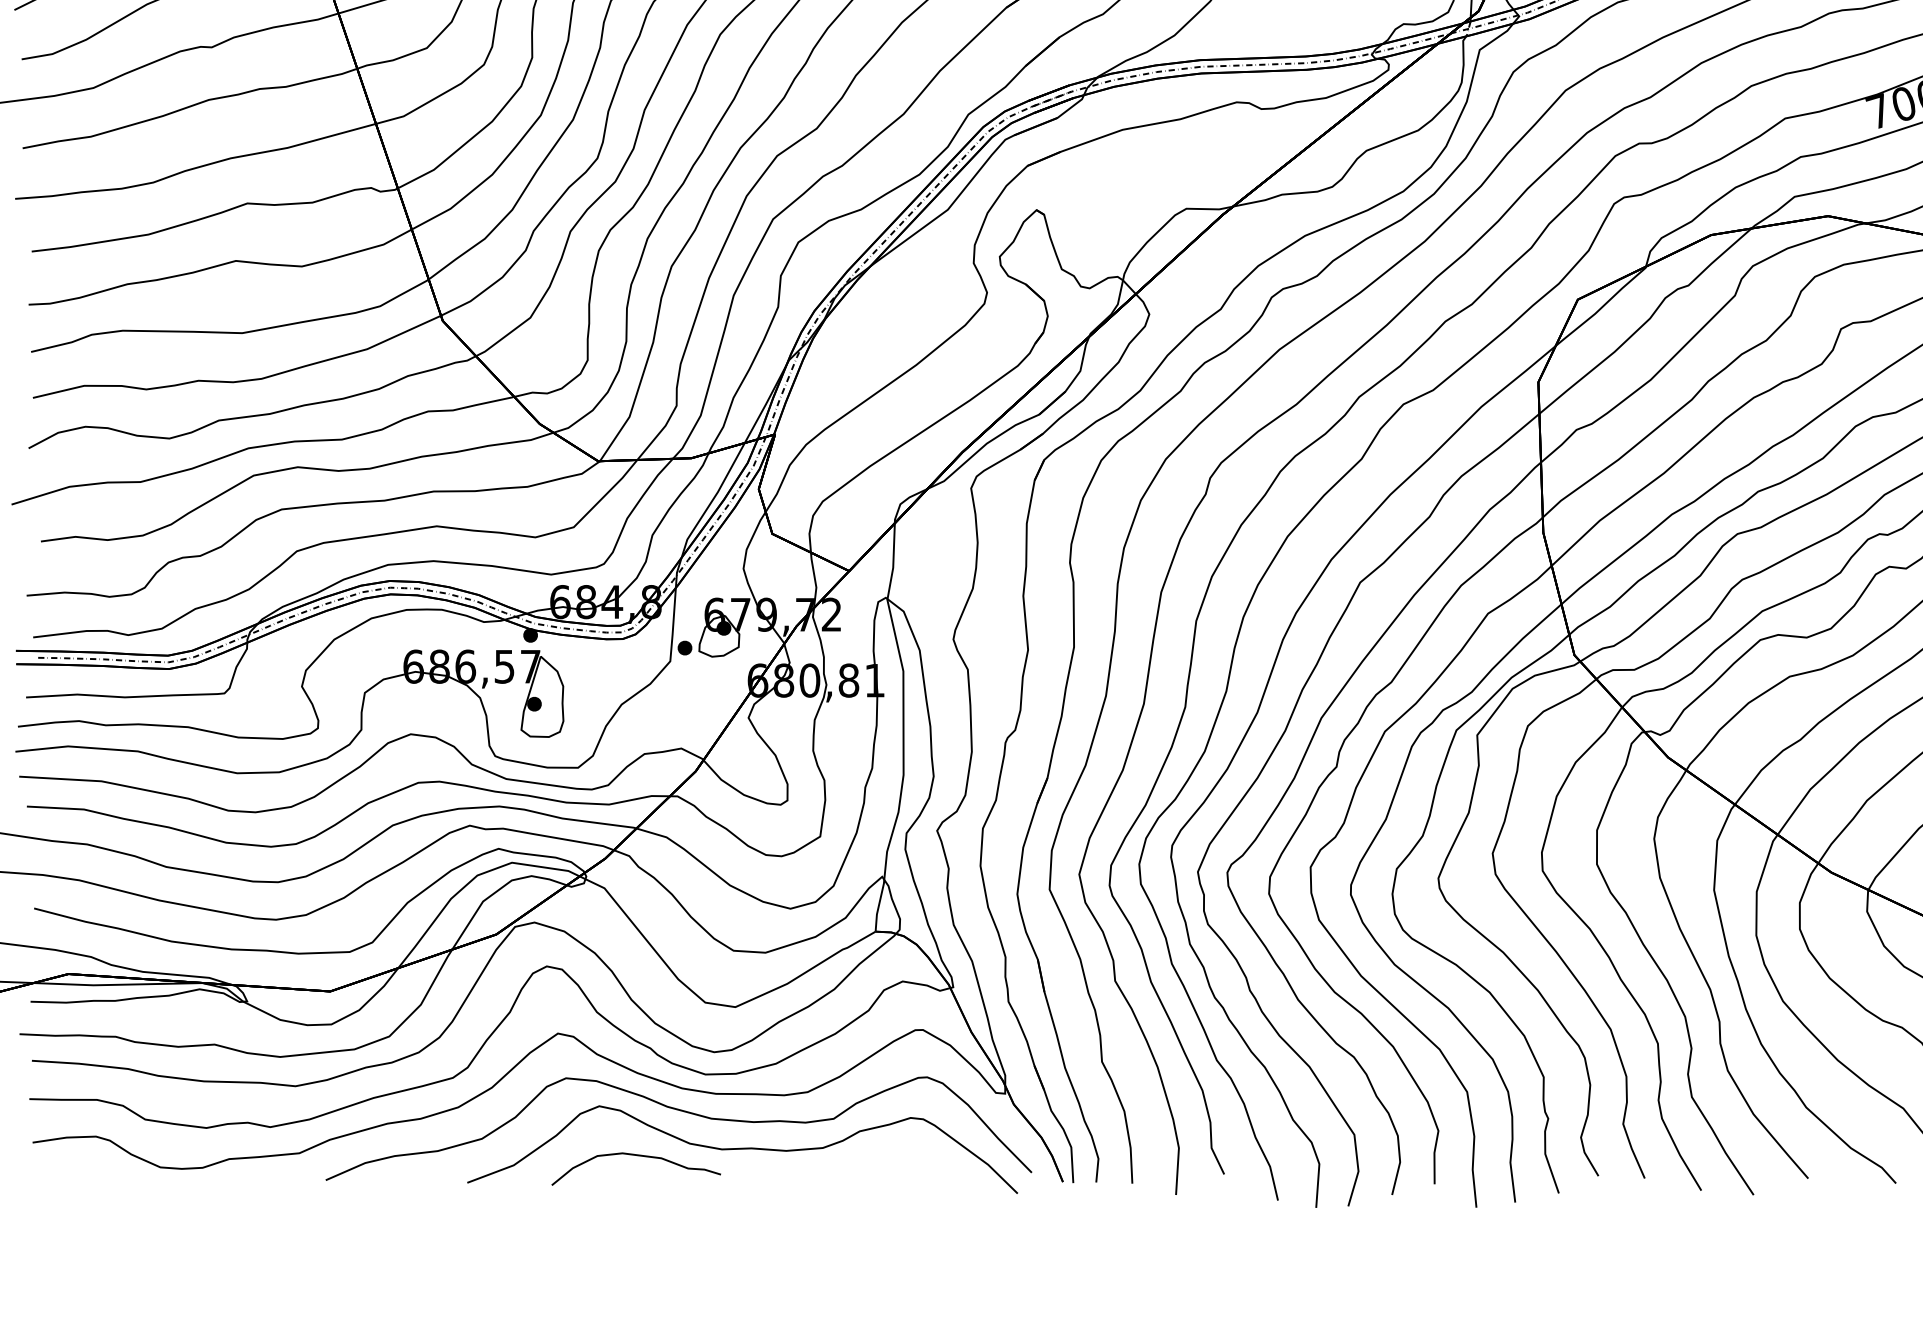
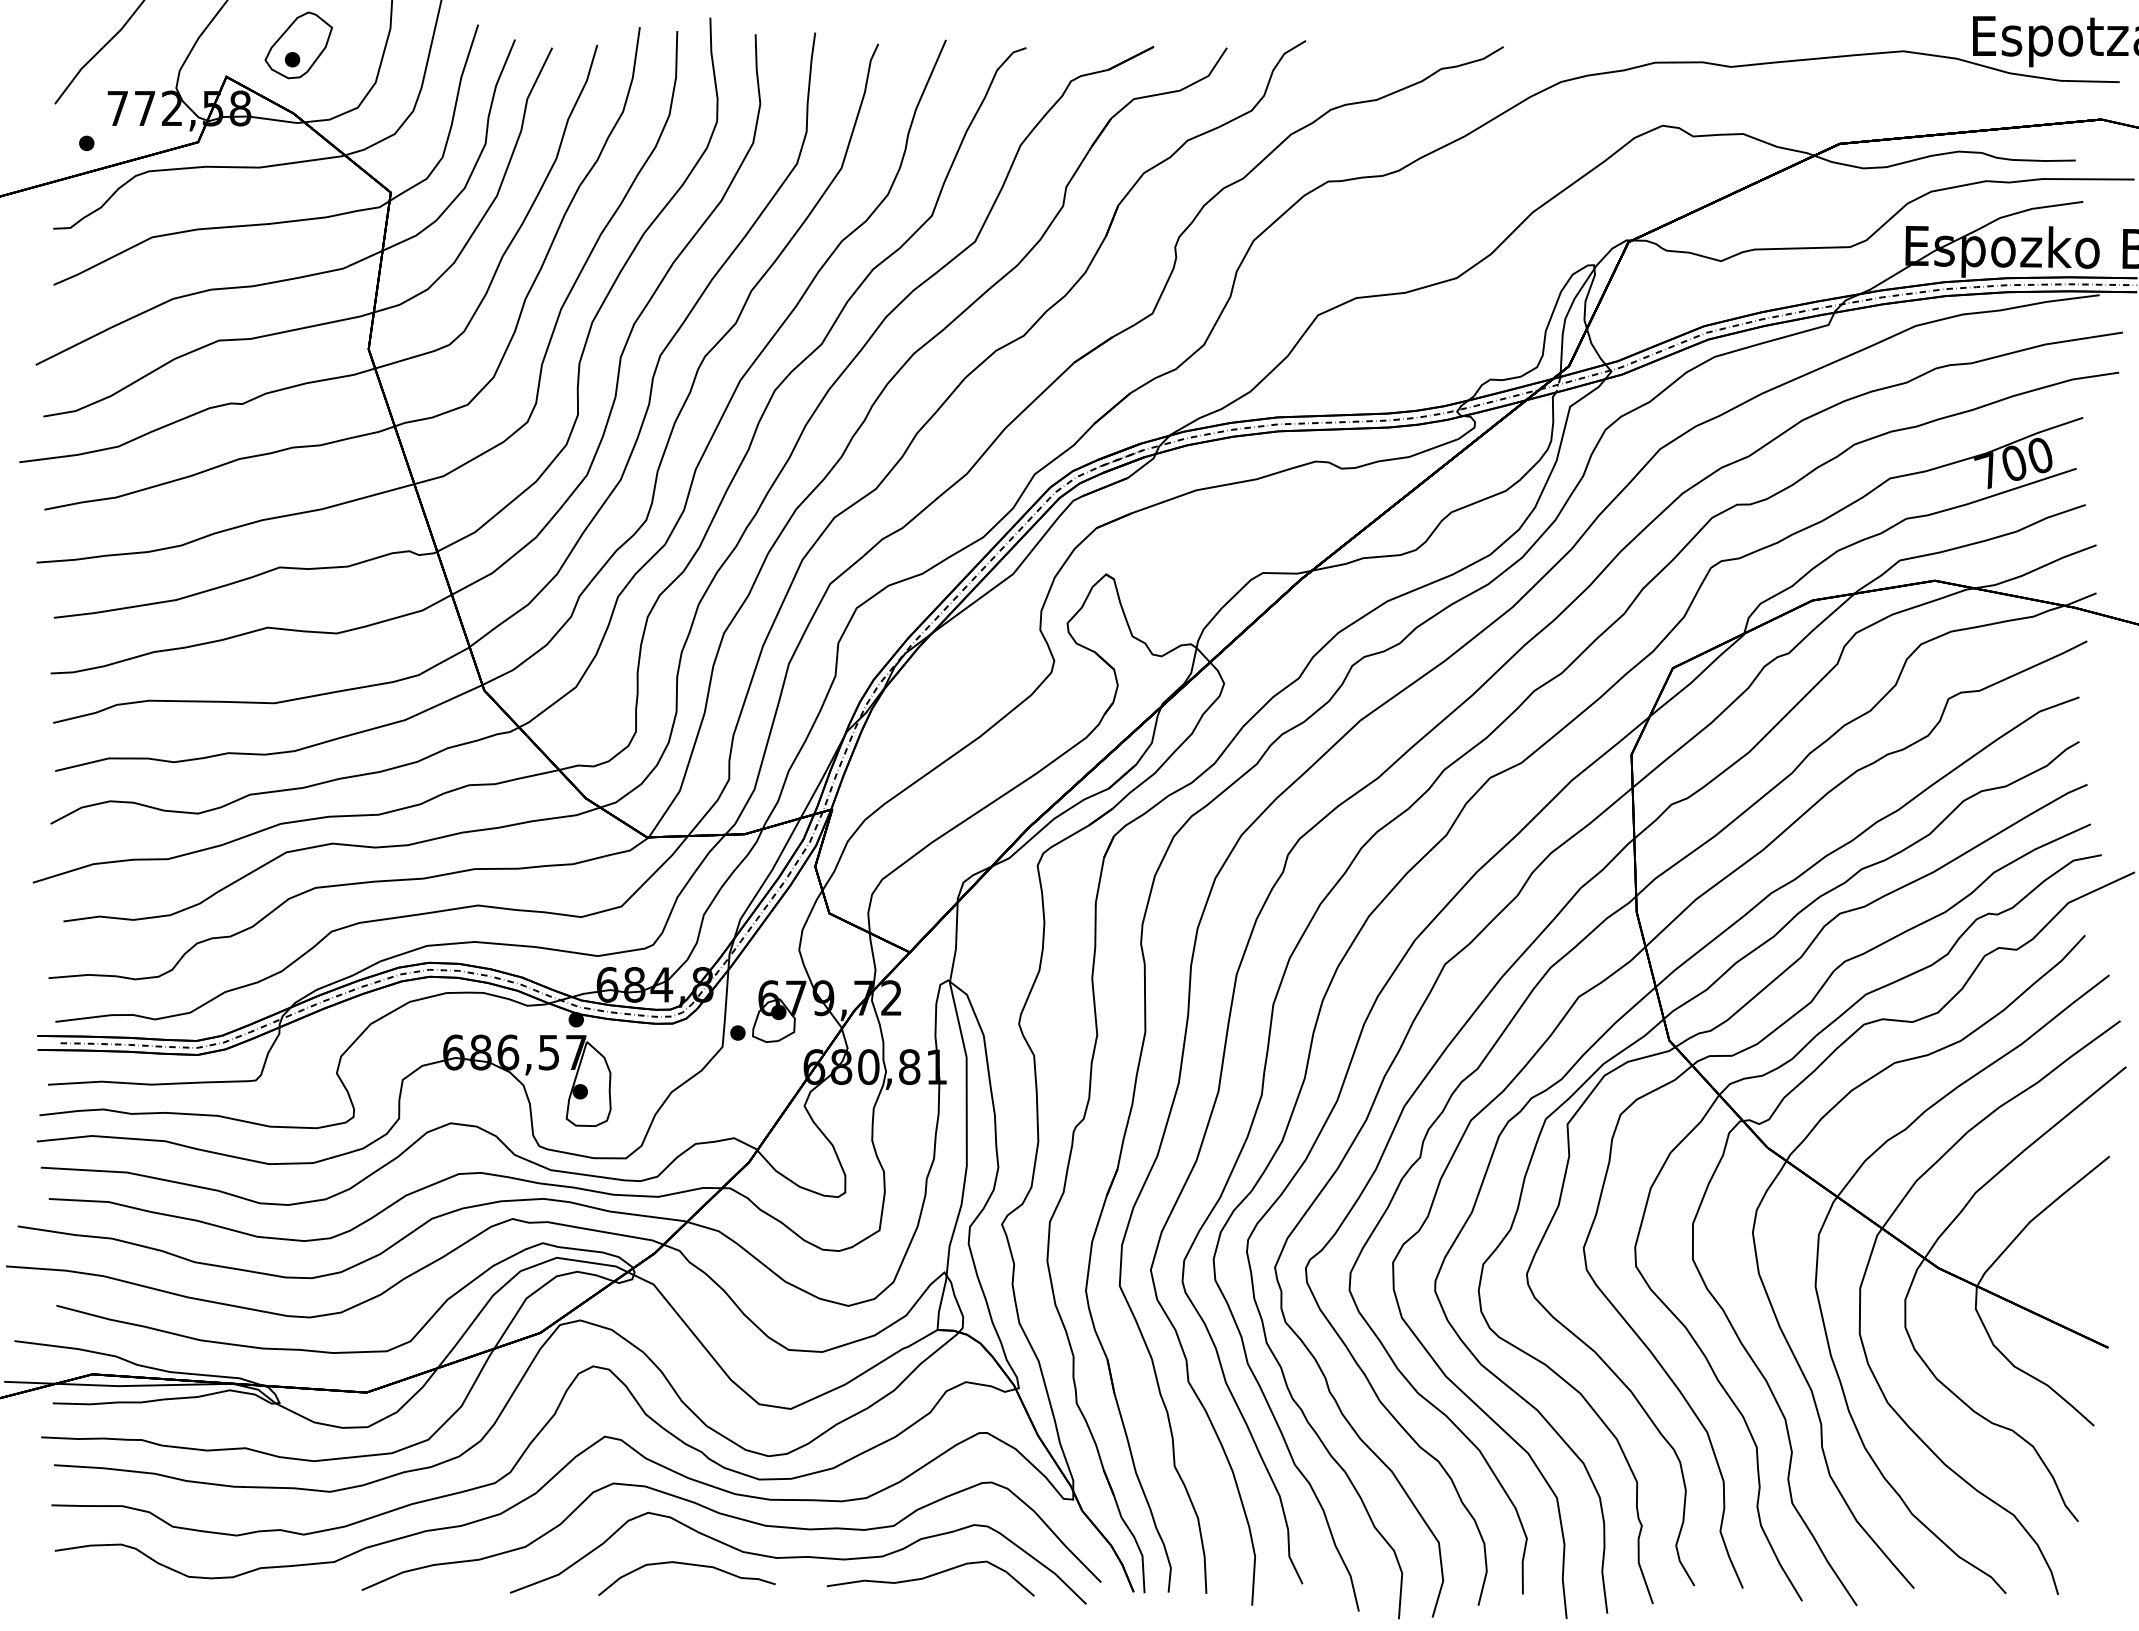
curve: (867, 1168) -> (929, 1577), added

